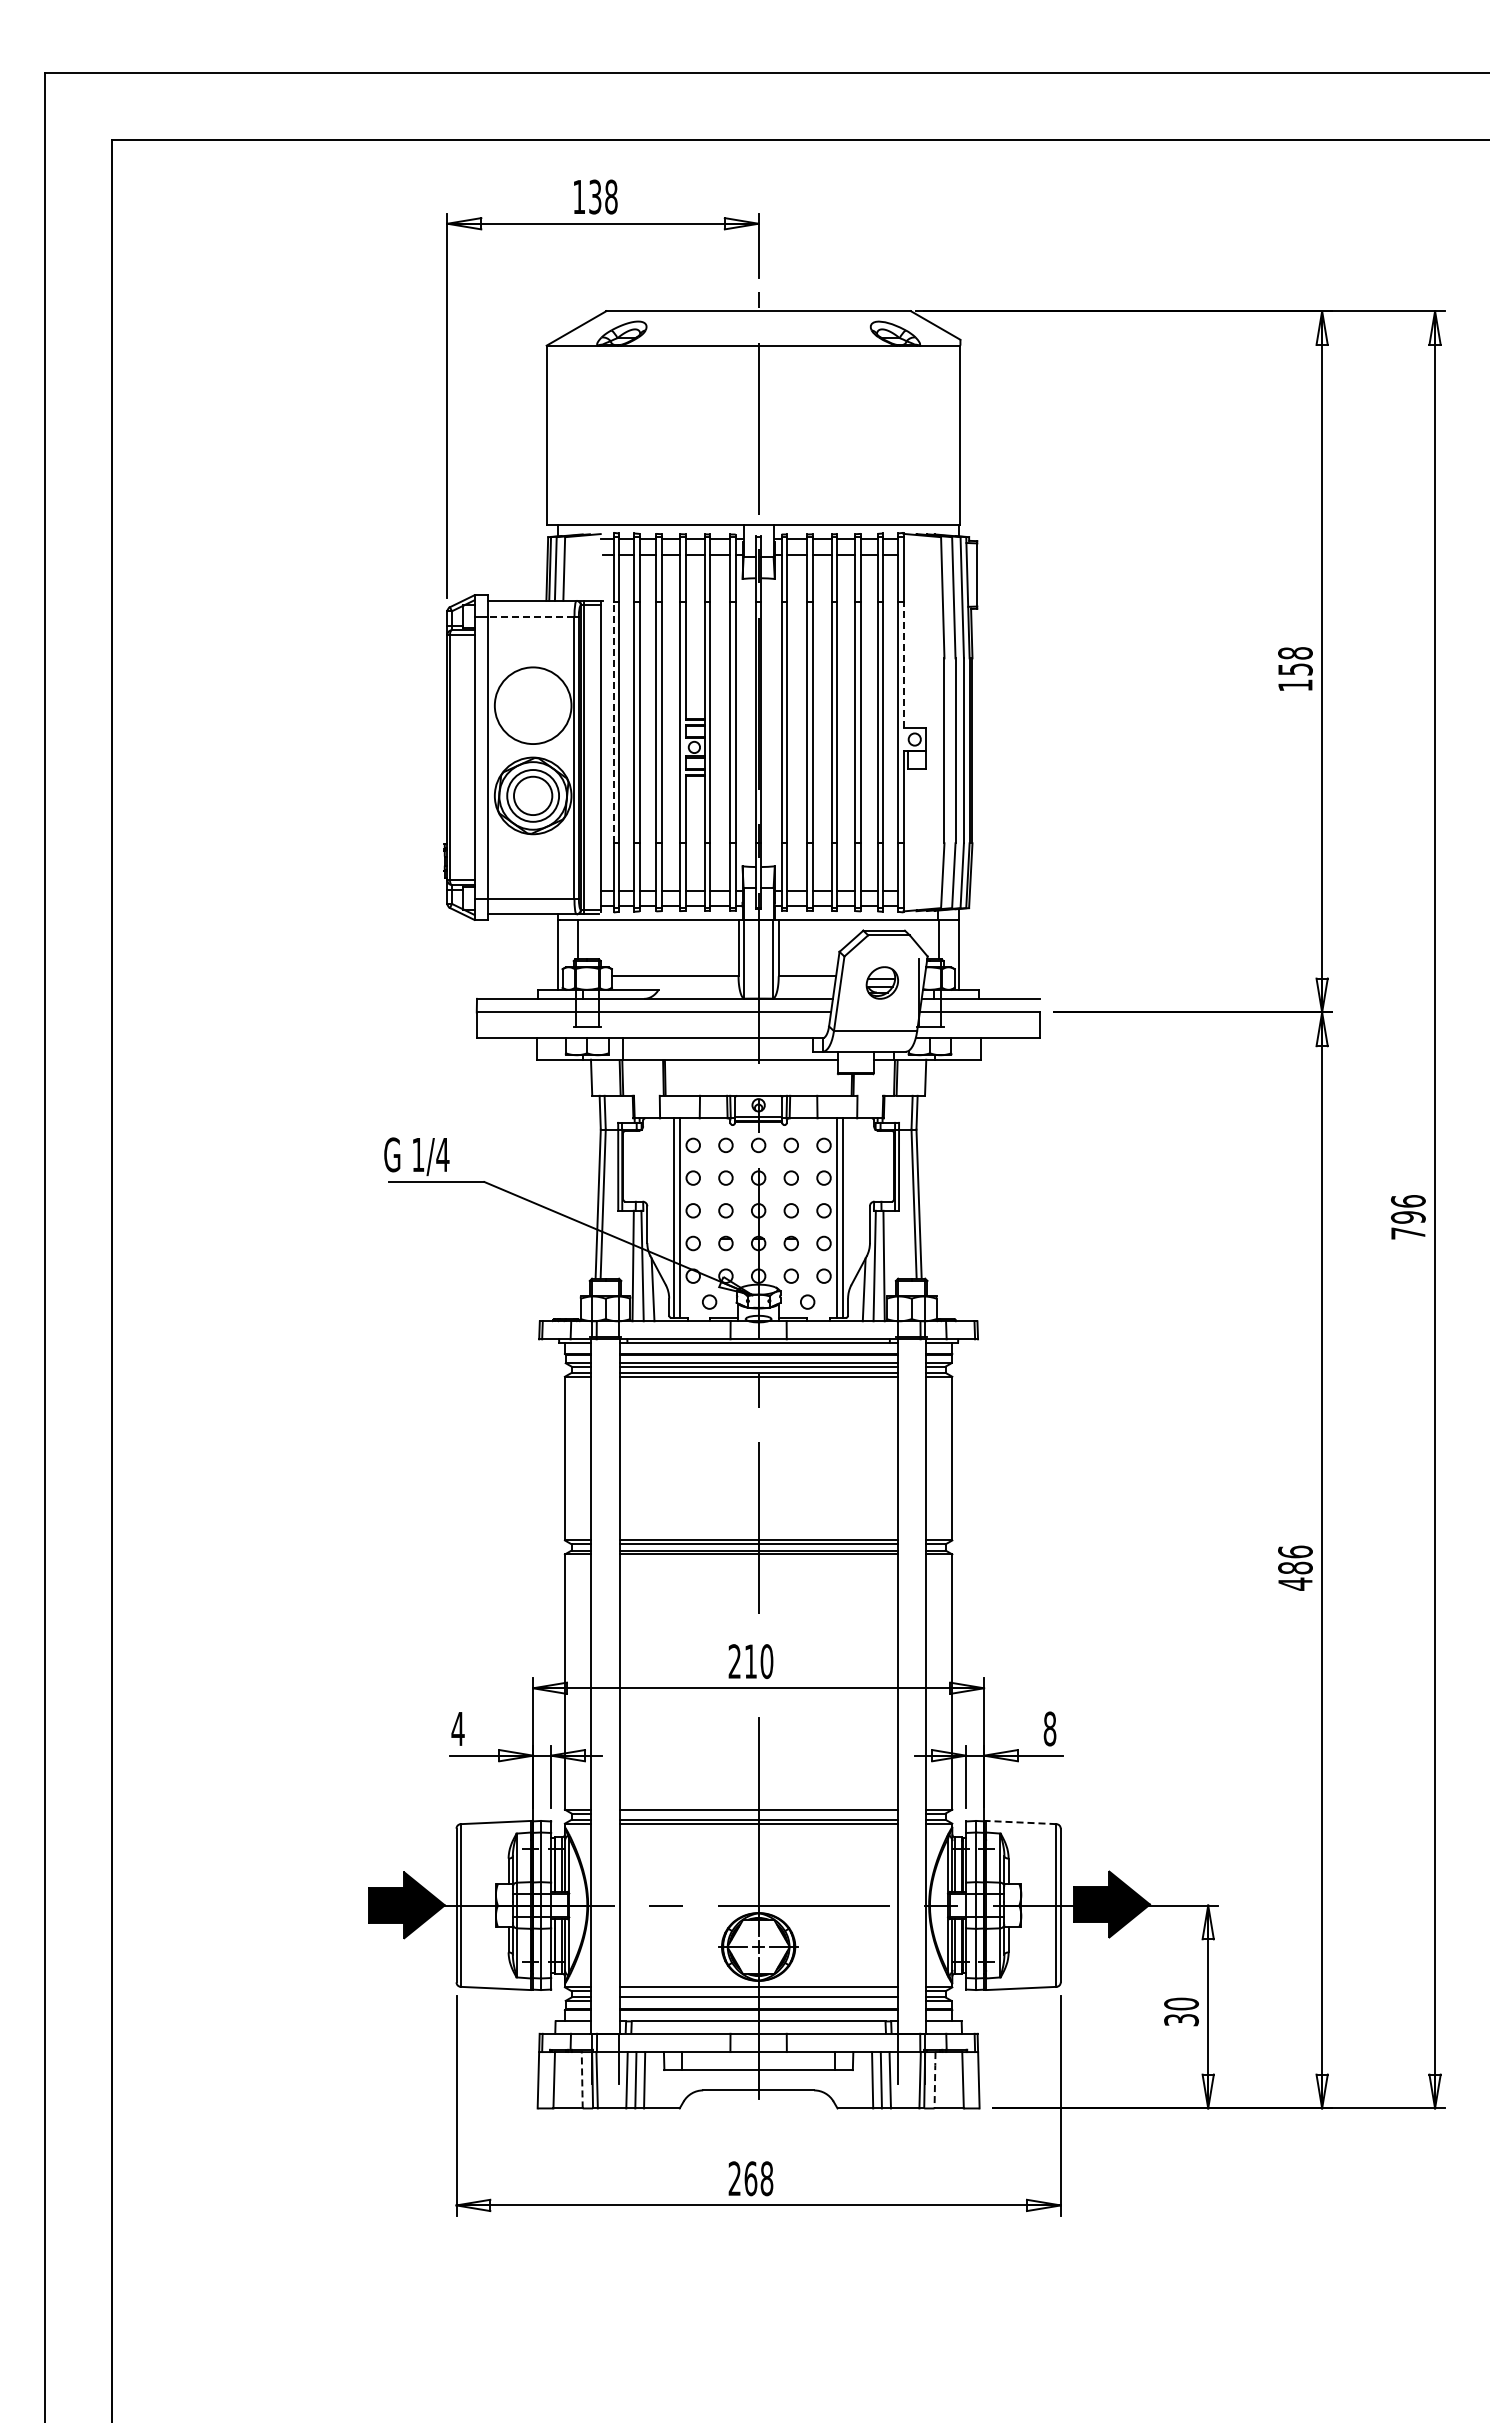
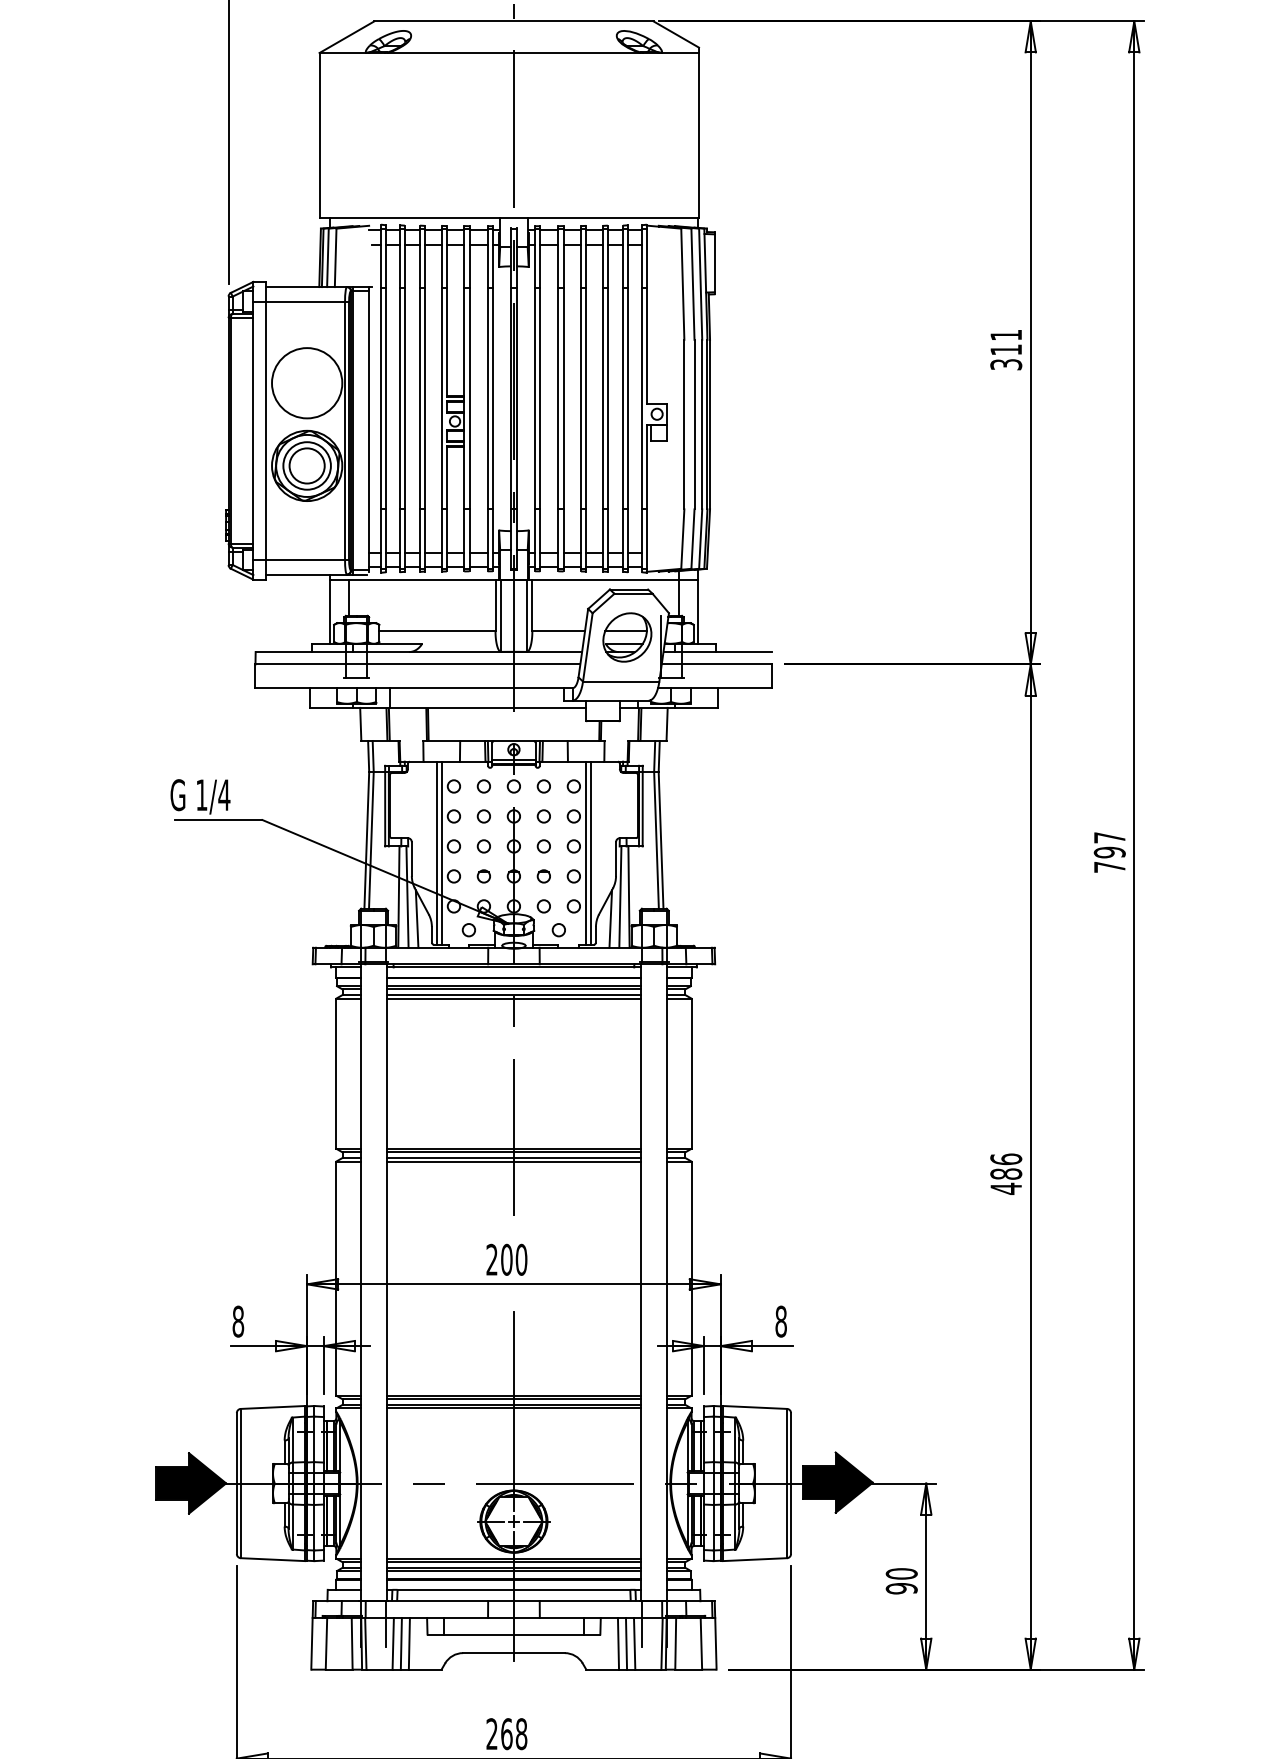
line: (530, 616) -> (304, 301), dashed -> solid
line: (903, 664) -> (646, 345), dashed -> solid
text: (1295, 669) -> (1006, 350), 158 -> 311
line: (613, 722) -> (380, 398), dashed -> solid
part: (882, 982) -> (627, 637), size x1.67
text: (1408, 1201) -> (1109, 837), 796 -> 797
text: (750, 1661) -> (506, 1259), 210 -> 200
text: (457, 1728) -> (237, 1321), 4 -> 8
line: (758, 1813) -> (513, 1399), added
line: (1020, 1822) -> (754, 1407), dashed -> solid
line: (758, 1991) -> (513, 1562), added
line: (758, 2000) -> (513, 1570), added
text: (1181, 2019) -> (901, 1588), 30 -> 90
line: (935, 2079) -> (676, 1643), dashed -> solid
line: (582, 2080) -> (352, 1644), dashed -> solid

